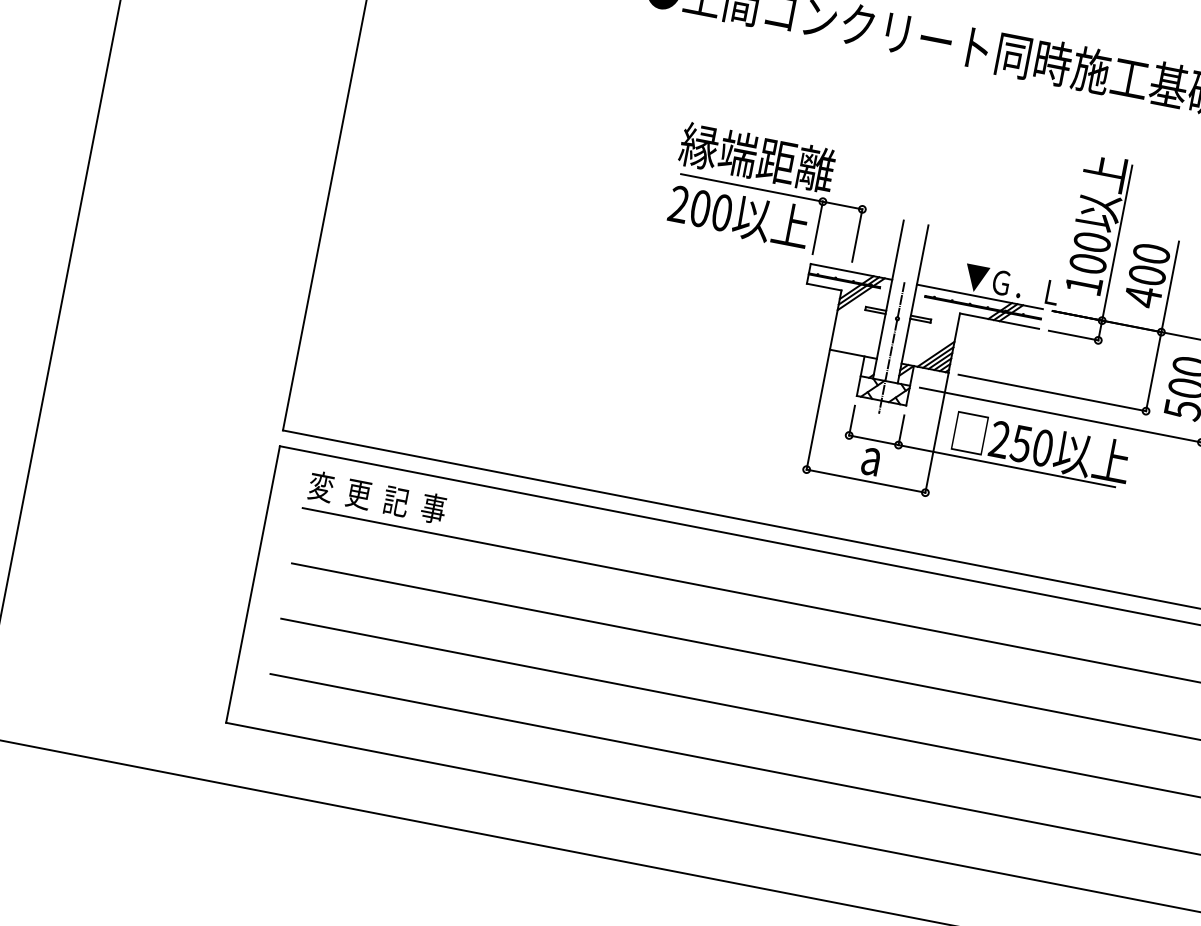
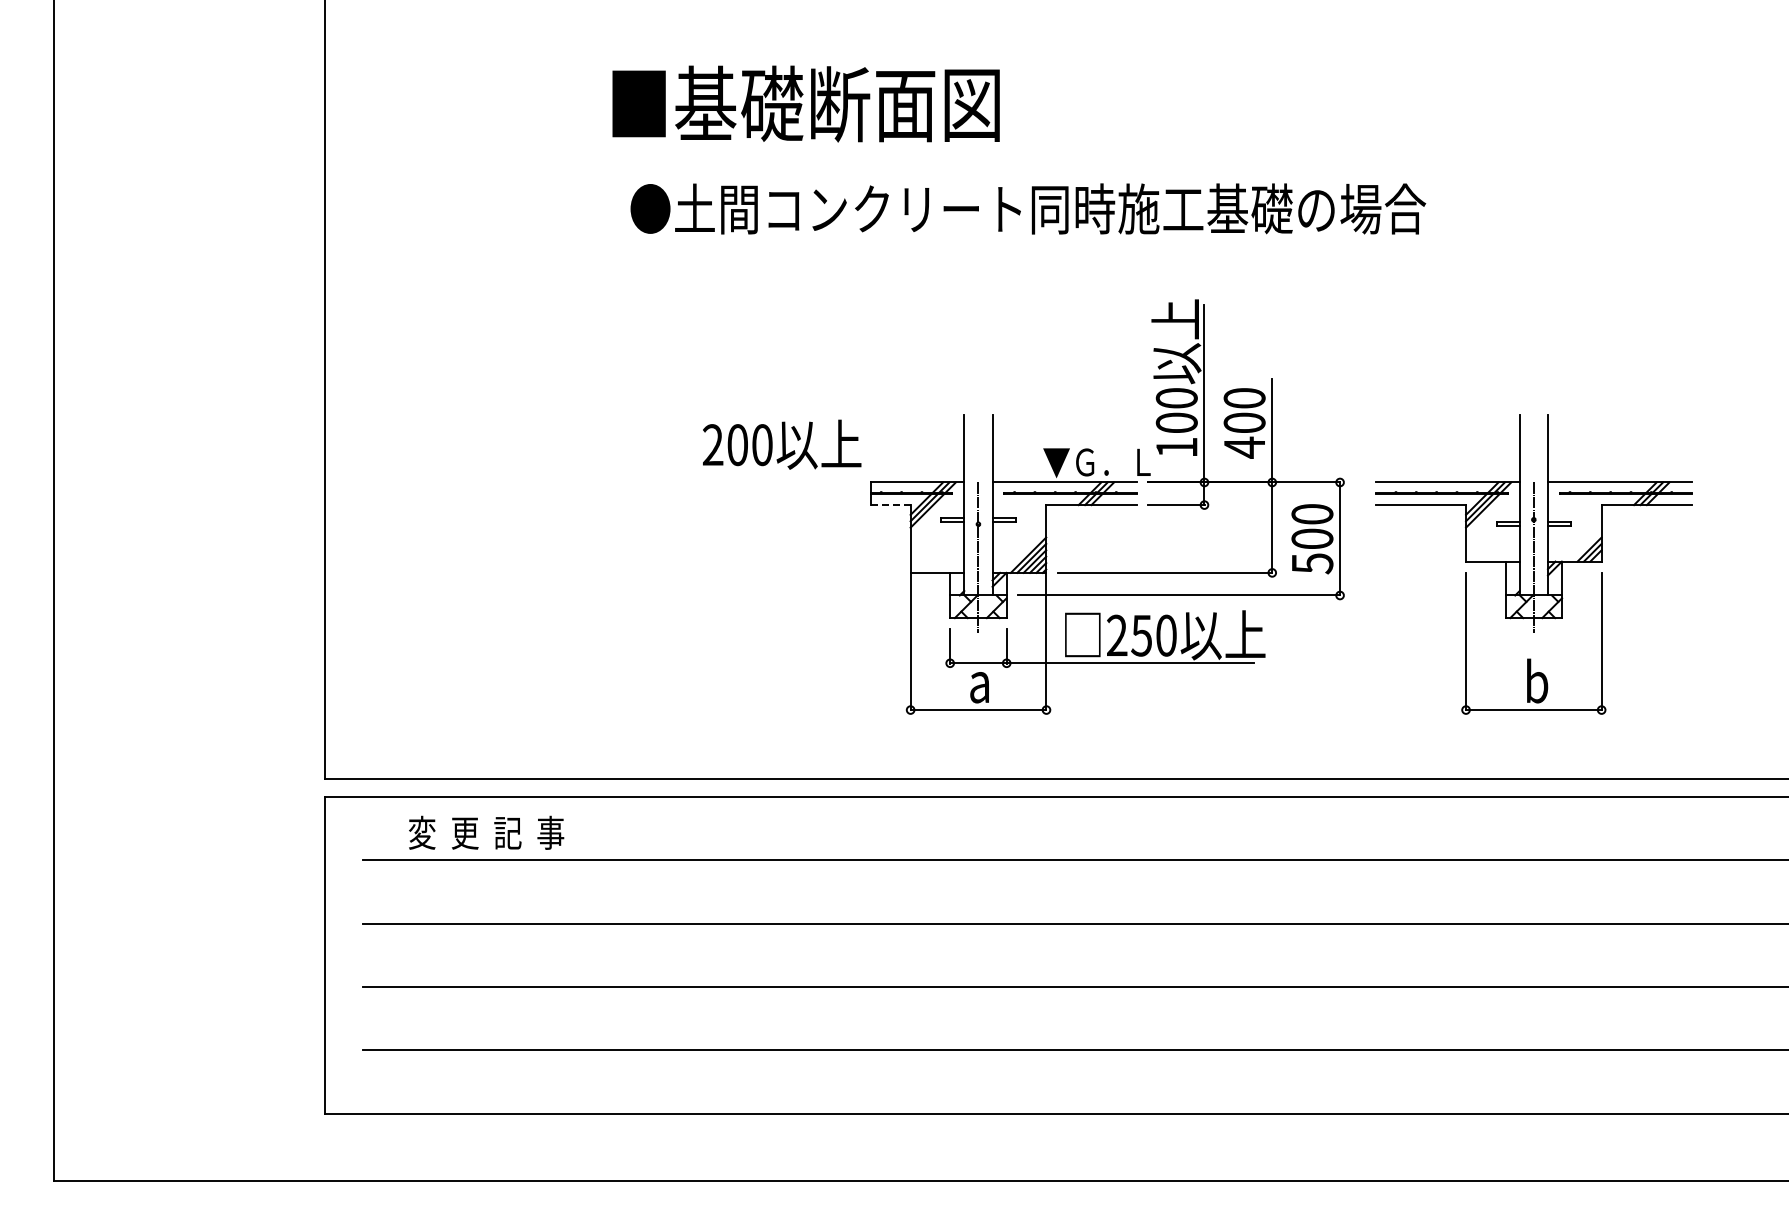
part: (770, 191) -> (811, 411), removed
line: (823, 287) -> (890, 505), solid -> dashed
text: (377, 497) -> (486, 832), moved

